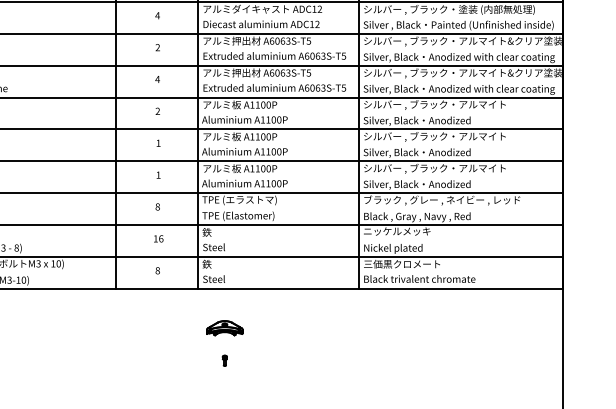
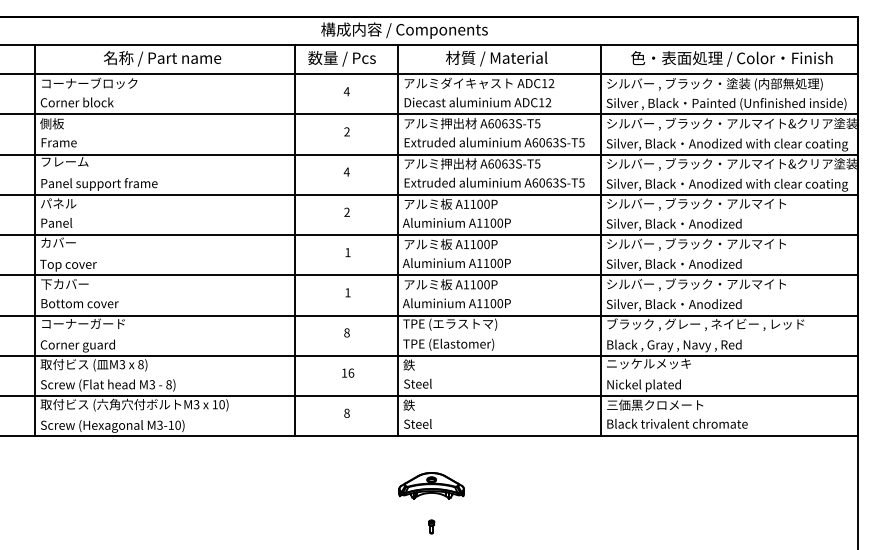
part: (224, 327) -> (431, 485), size x1.43

